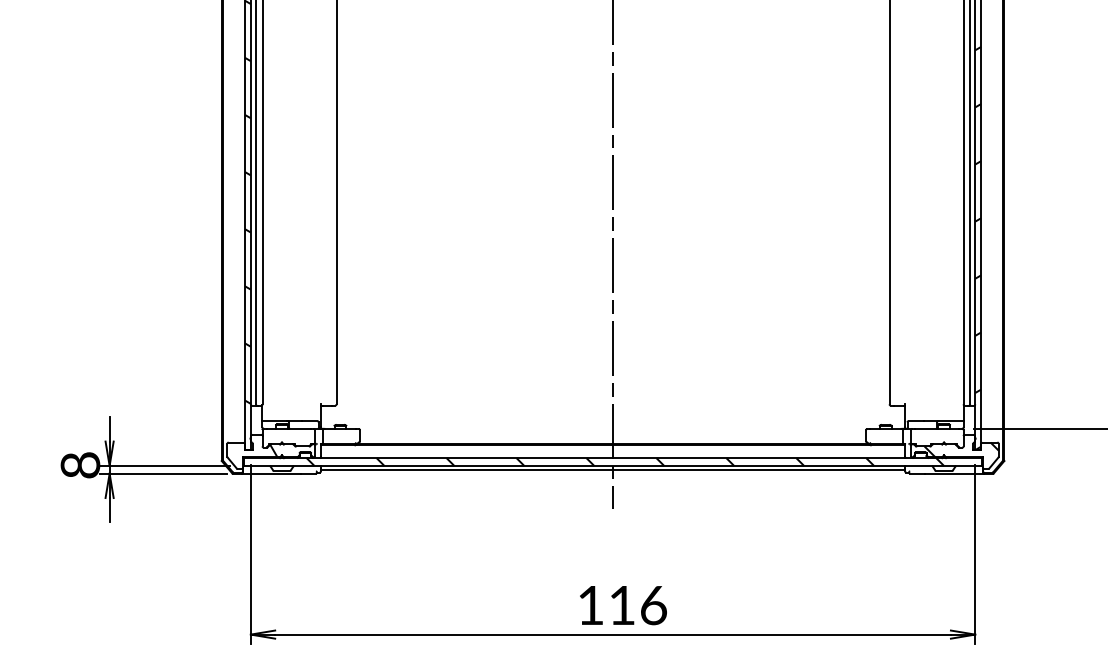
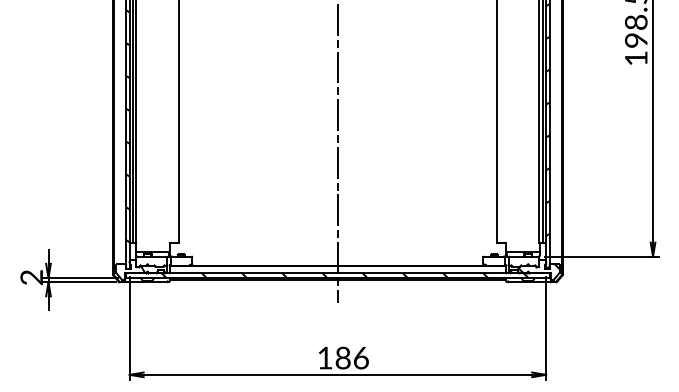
text: (81, 465) -> (32, 277), 8 -> 2
text: (621, 604) -> (342, 357), 116 -> 186

